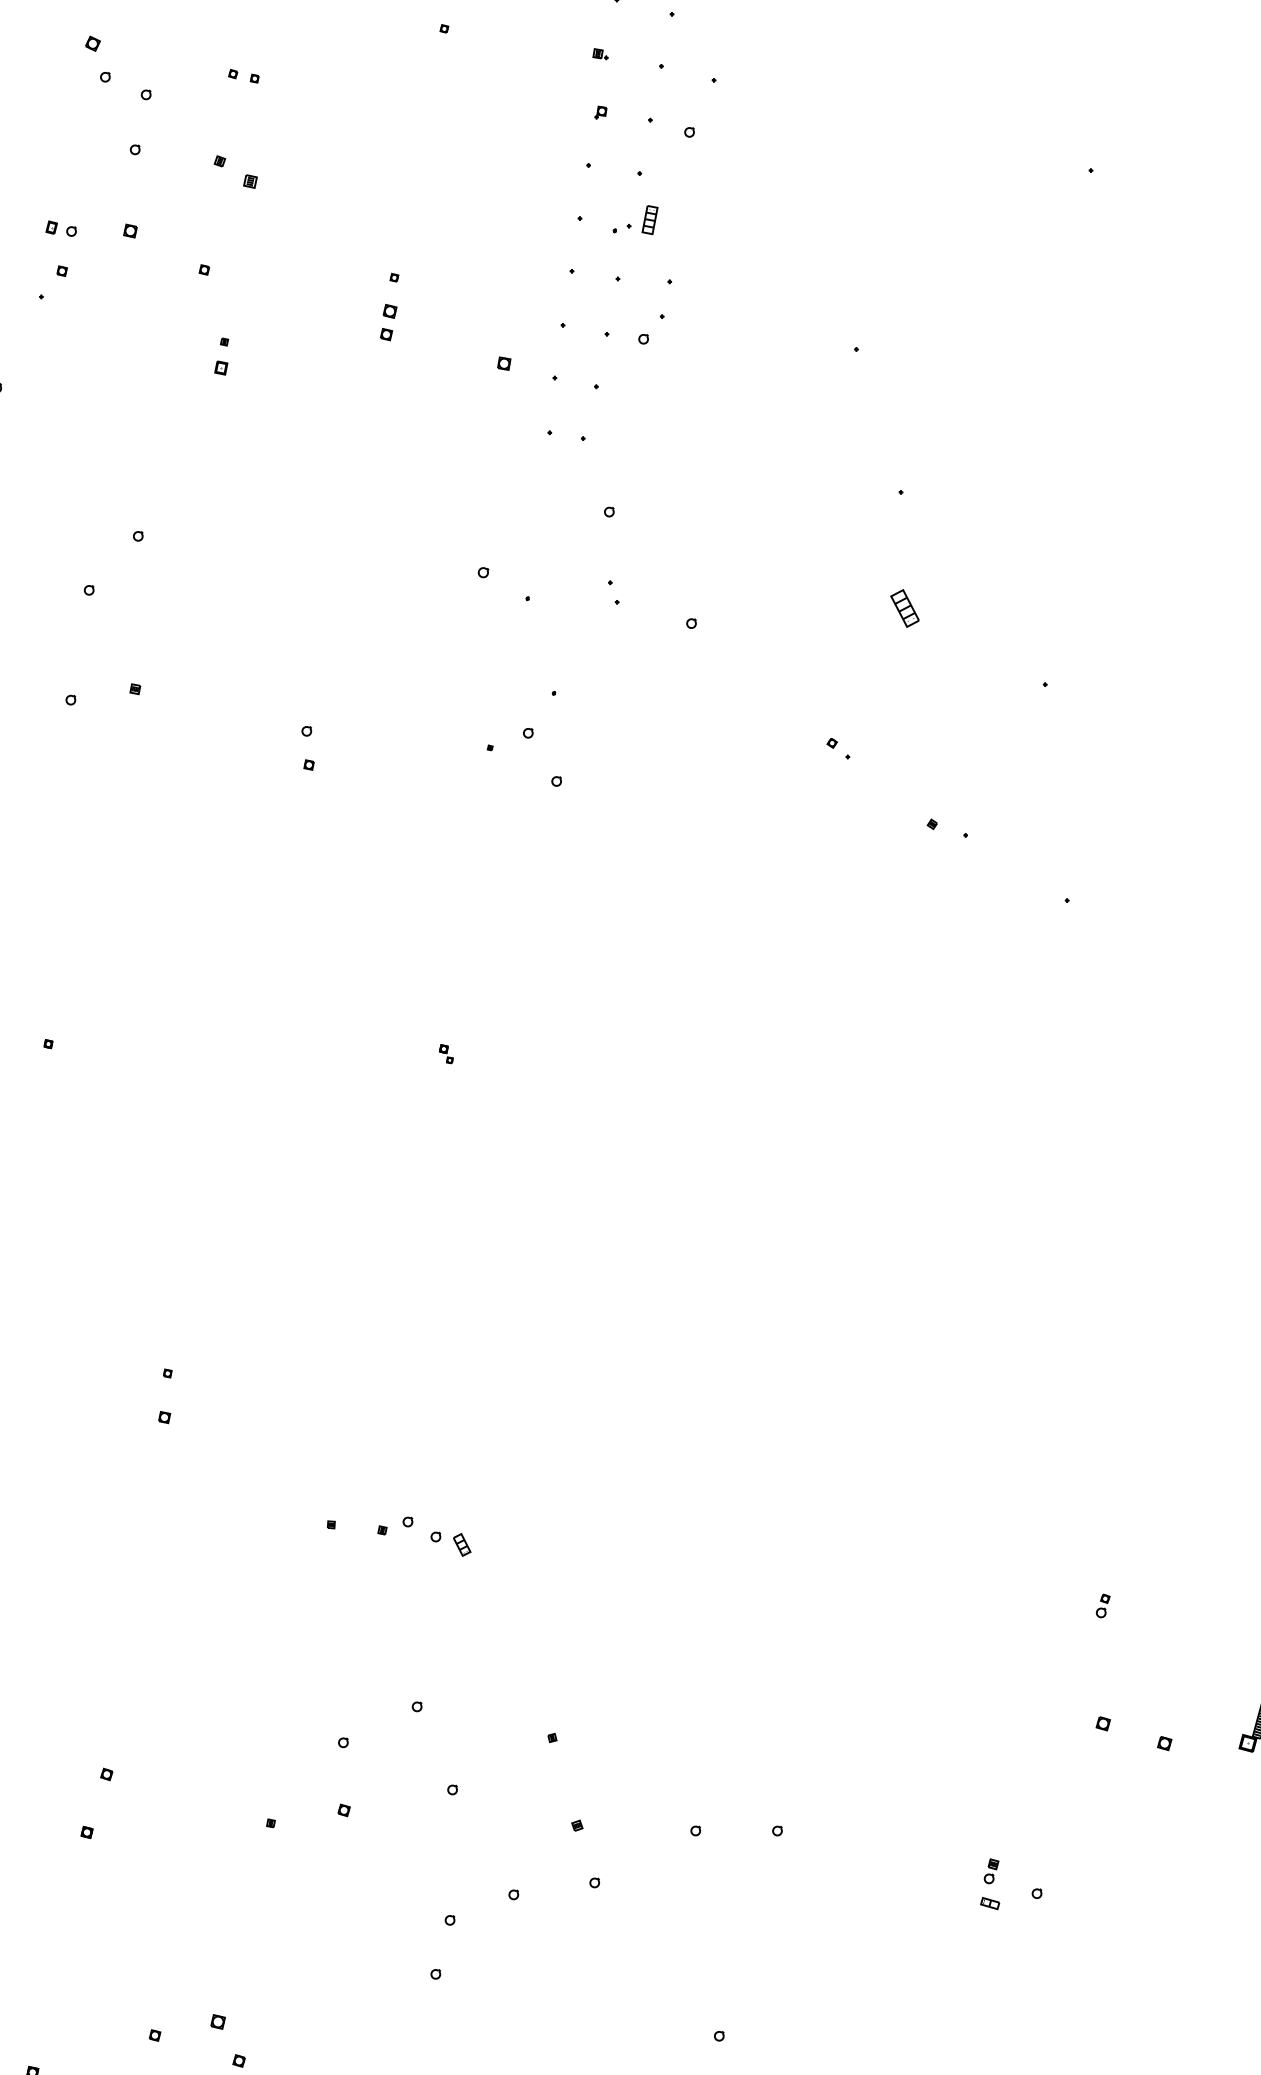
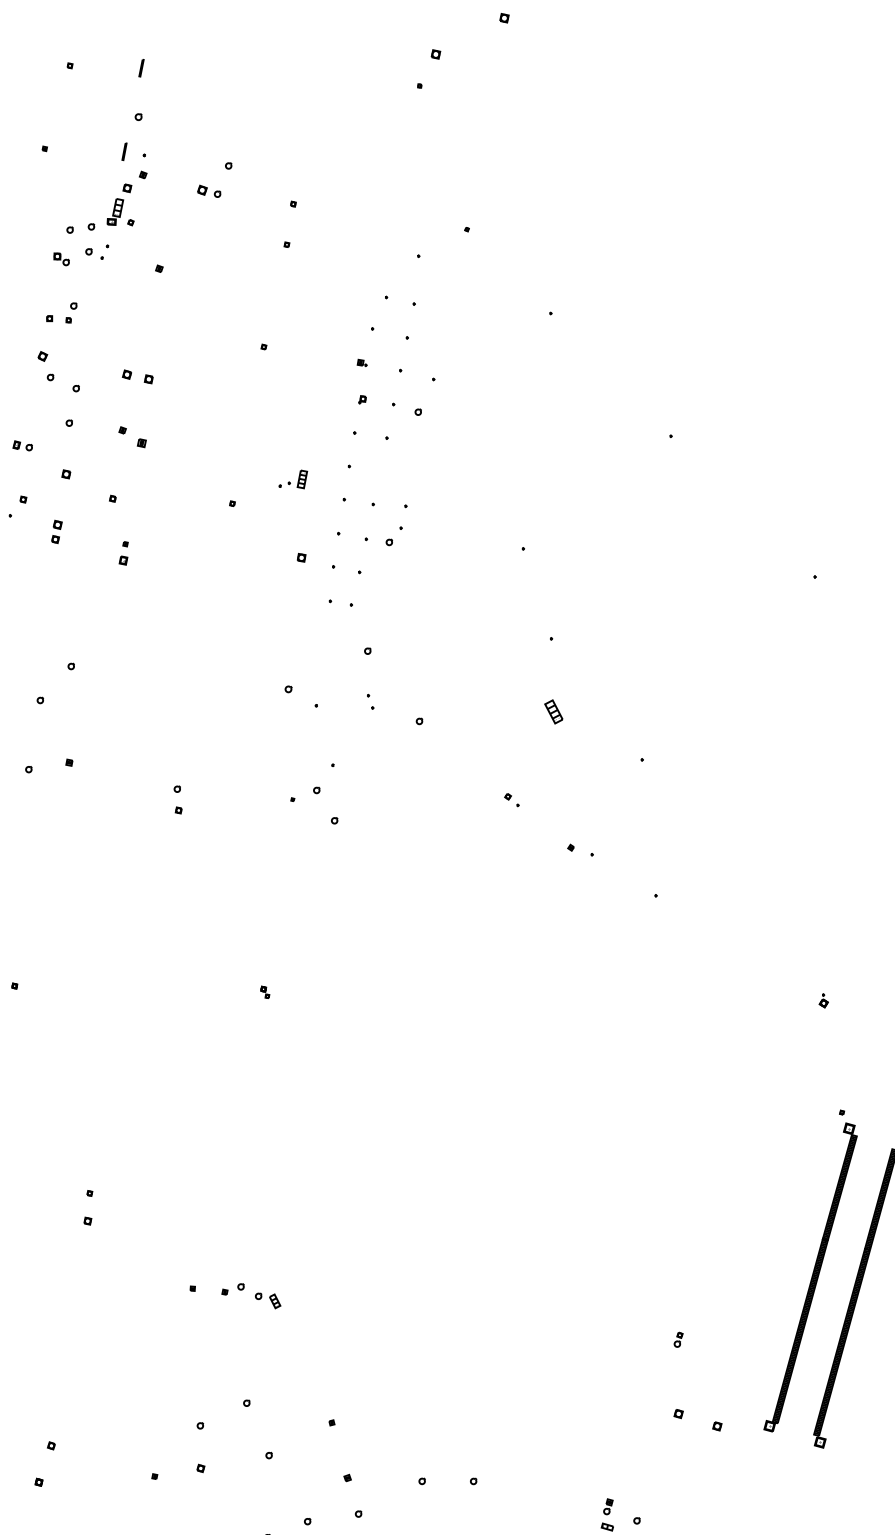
part: (243, 75) -> (137, 376), size x1.6
part: (635, 220) -> (293, 479), moved
part: (60, 228) -> (22, 445), moved
part: (388, 321) -> (56, 531), moved

